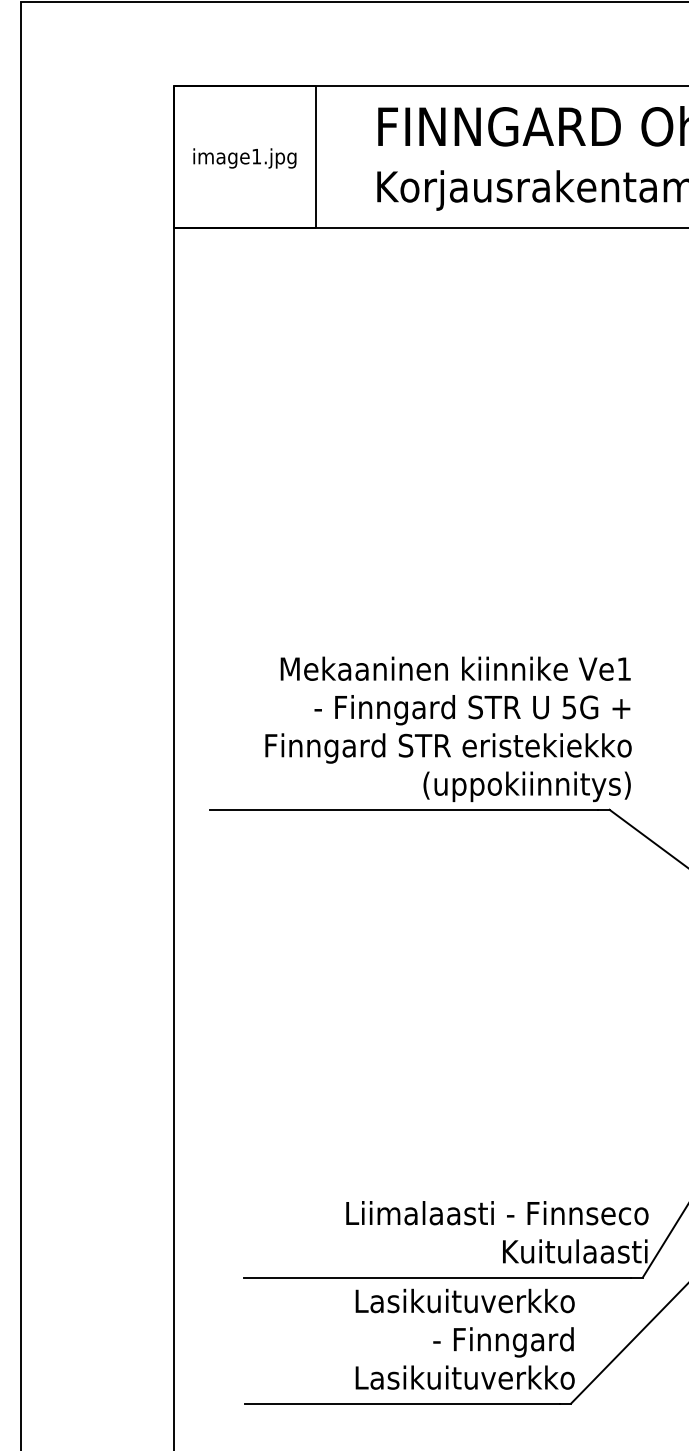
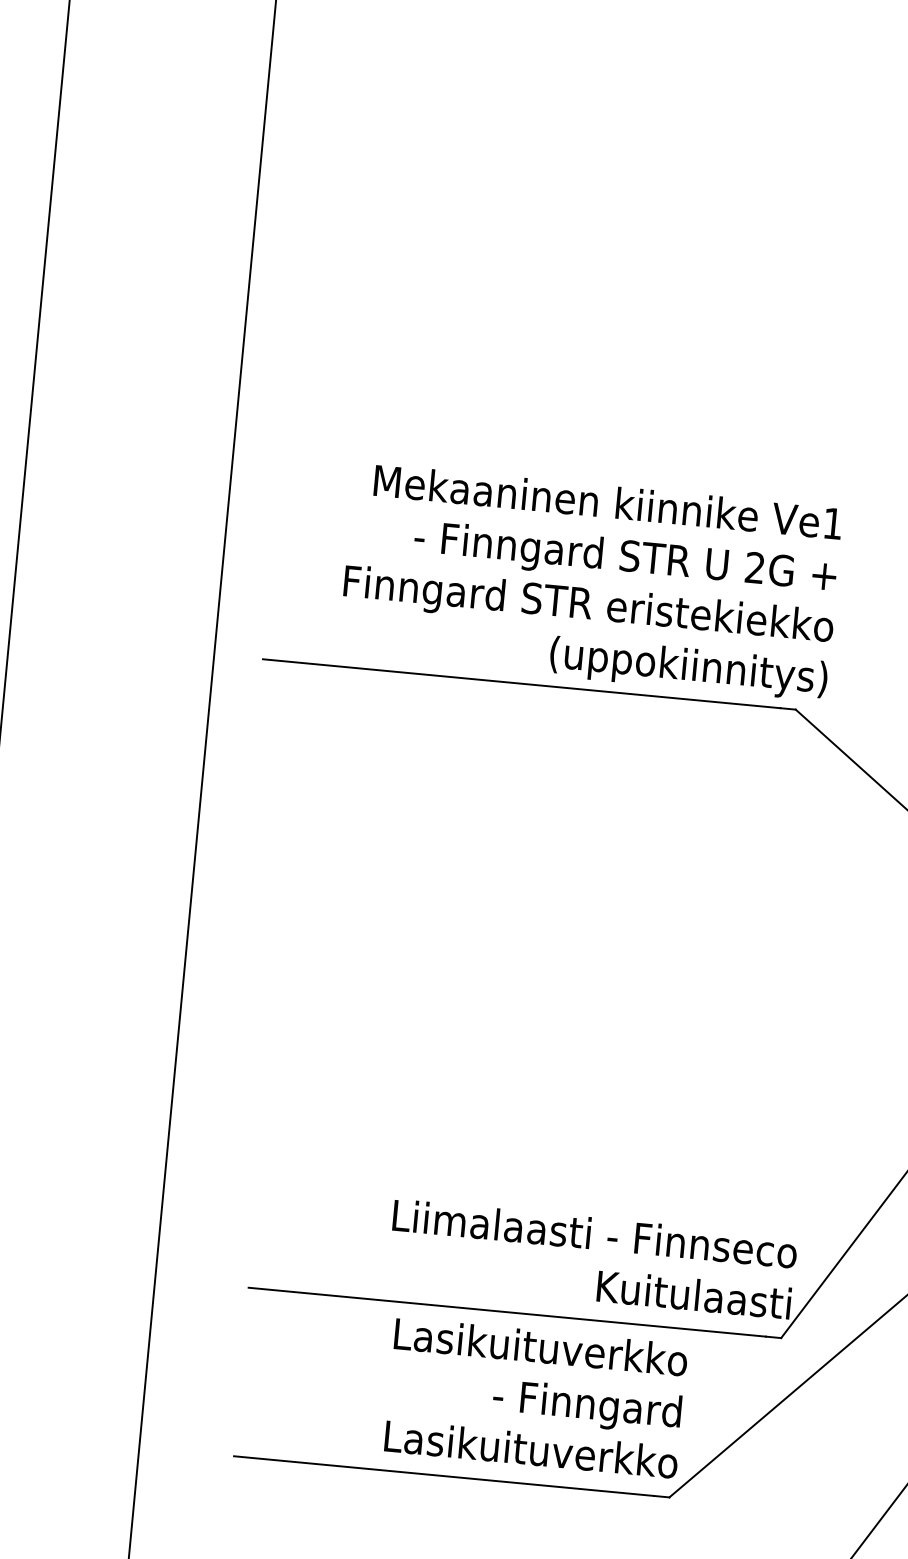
text: (568, 707) -> (753, 567), 5G -> 2G

